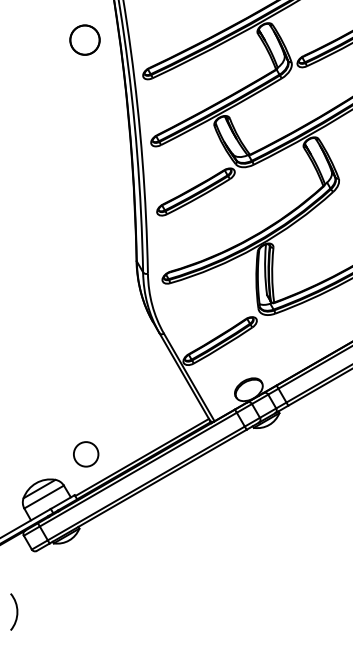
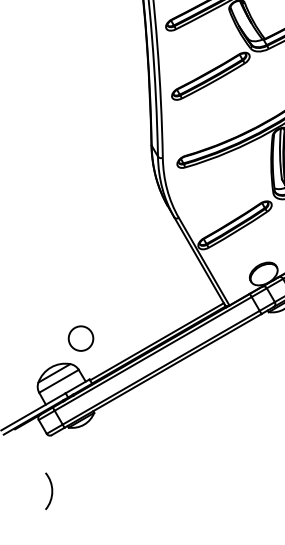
circle: (86, 454) -> (81, 338), moved
arc: (16, 611) -> (51, 490), moved

